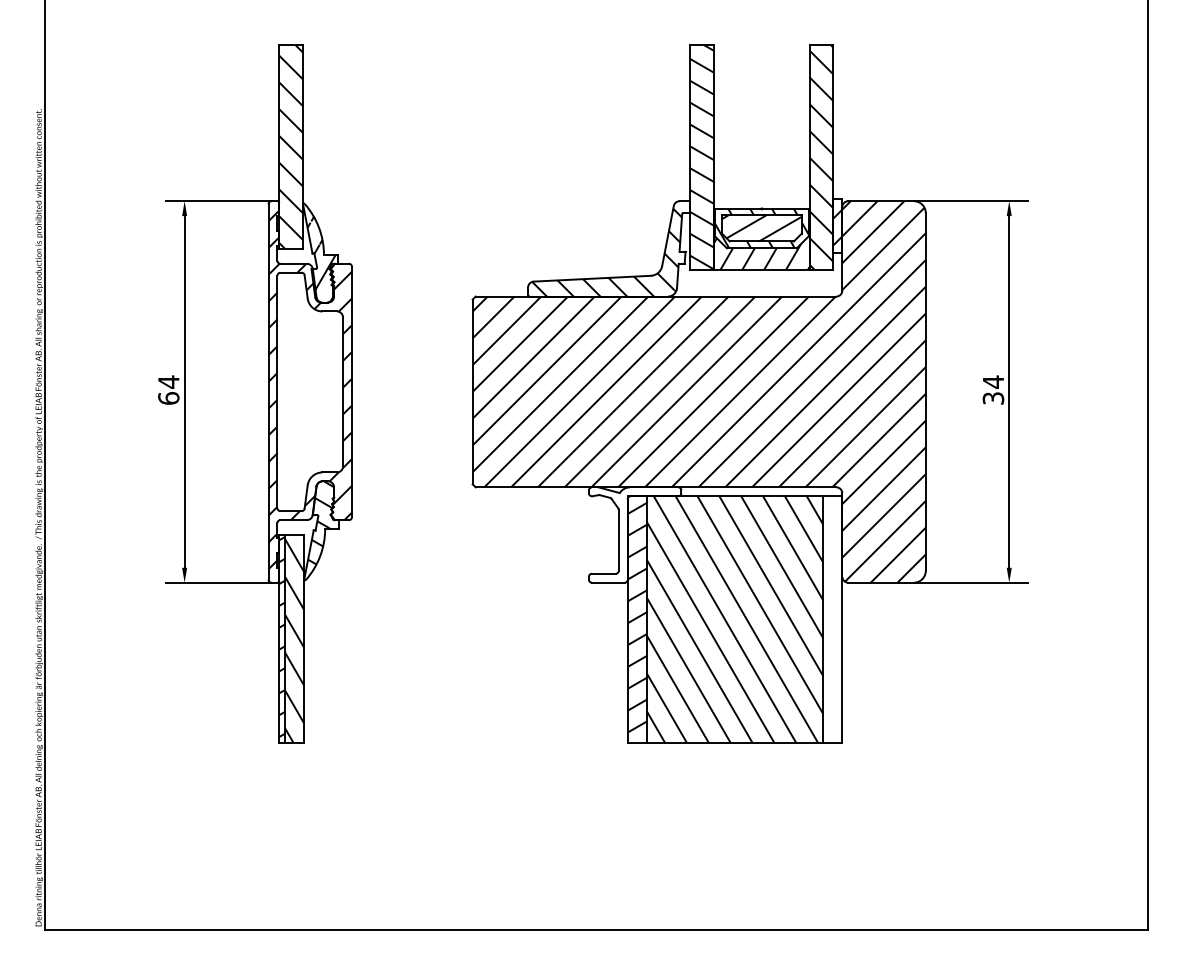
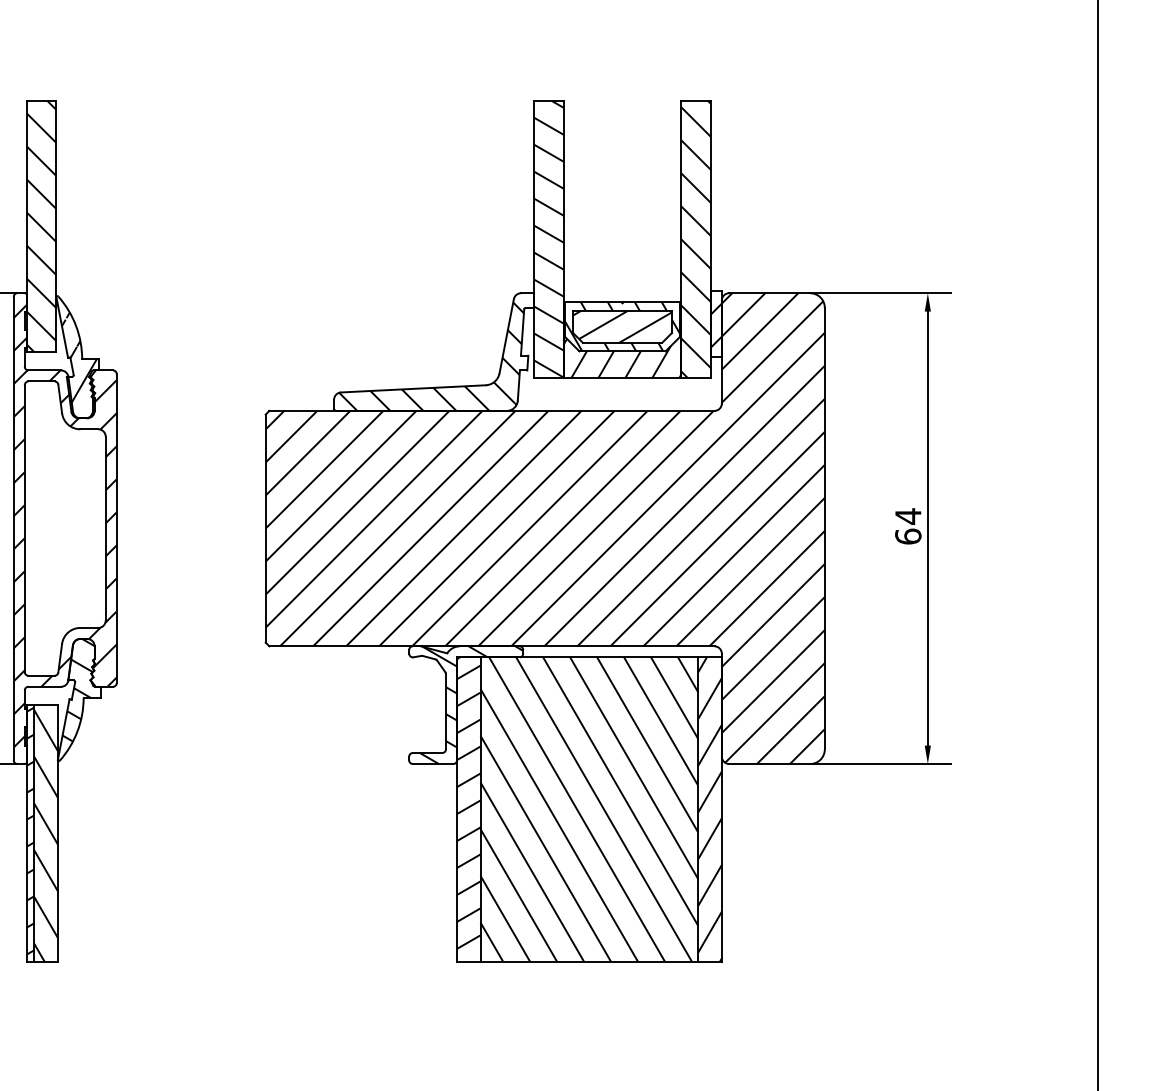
text: (993, 398) -> (908, 536), 34 -> 64
hatch: (639, 534) -> (471, 704), added
hatch: (832, 619) -> (709, 809), added

